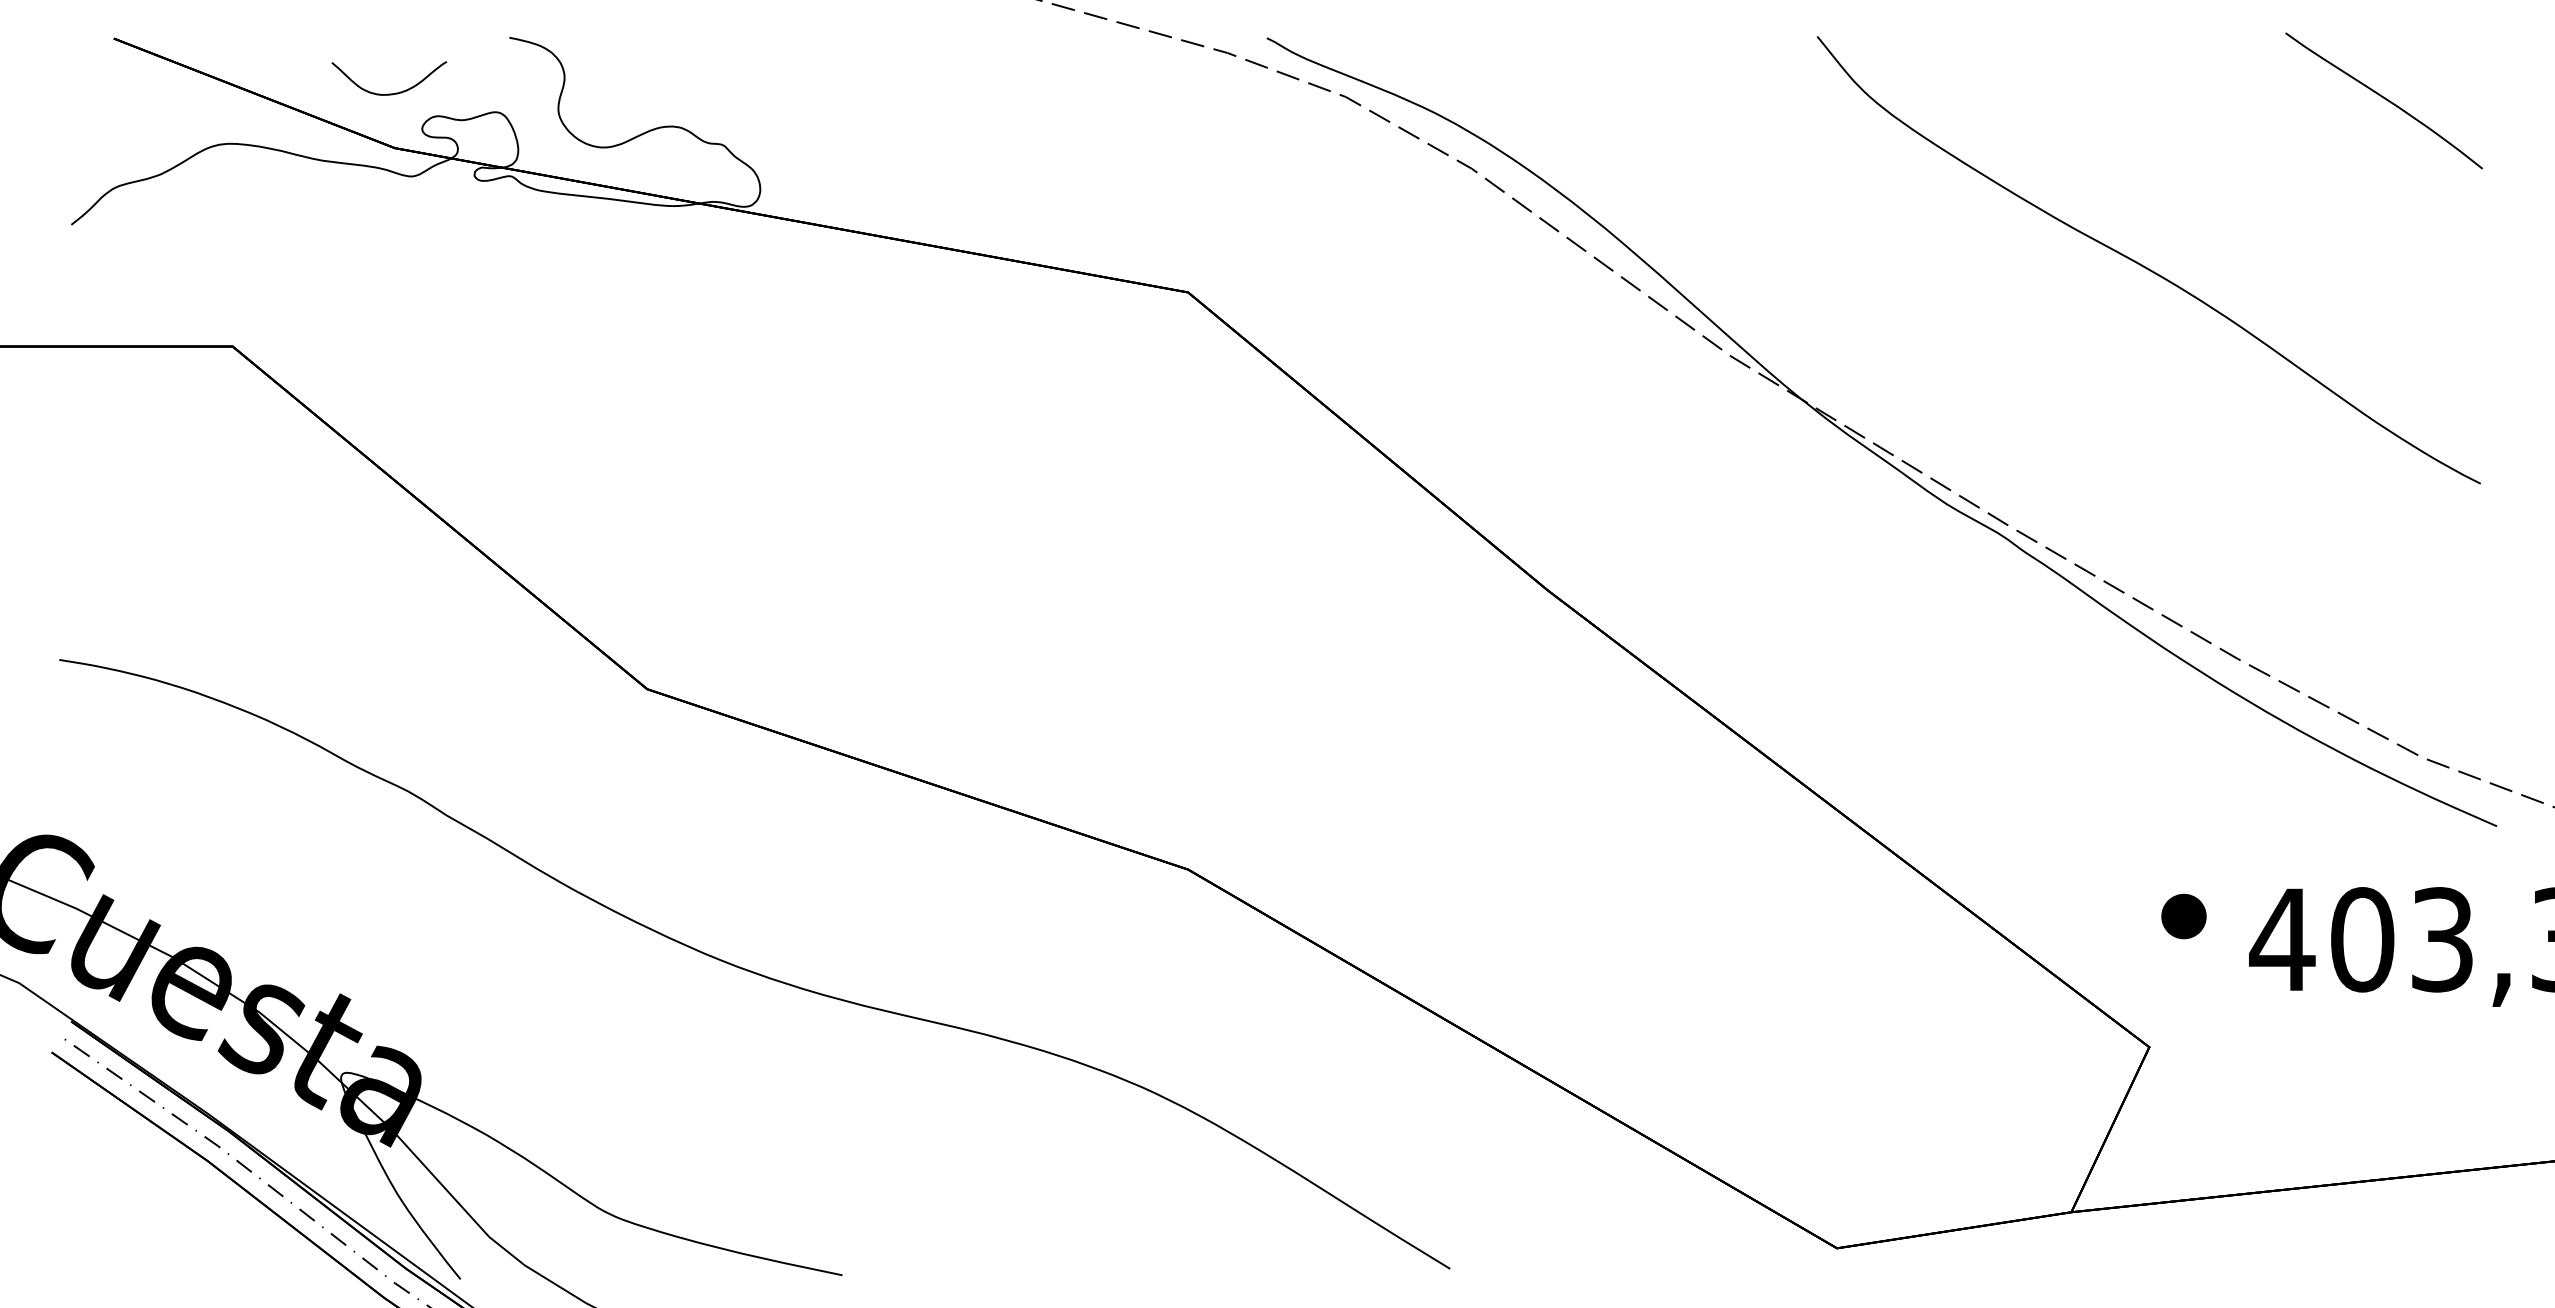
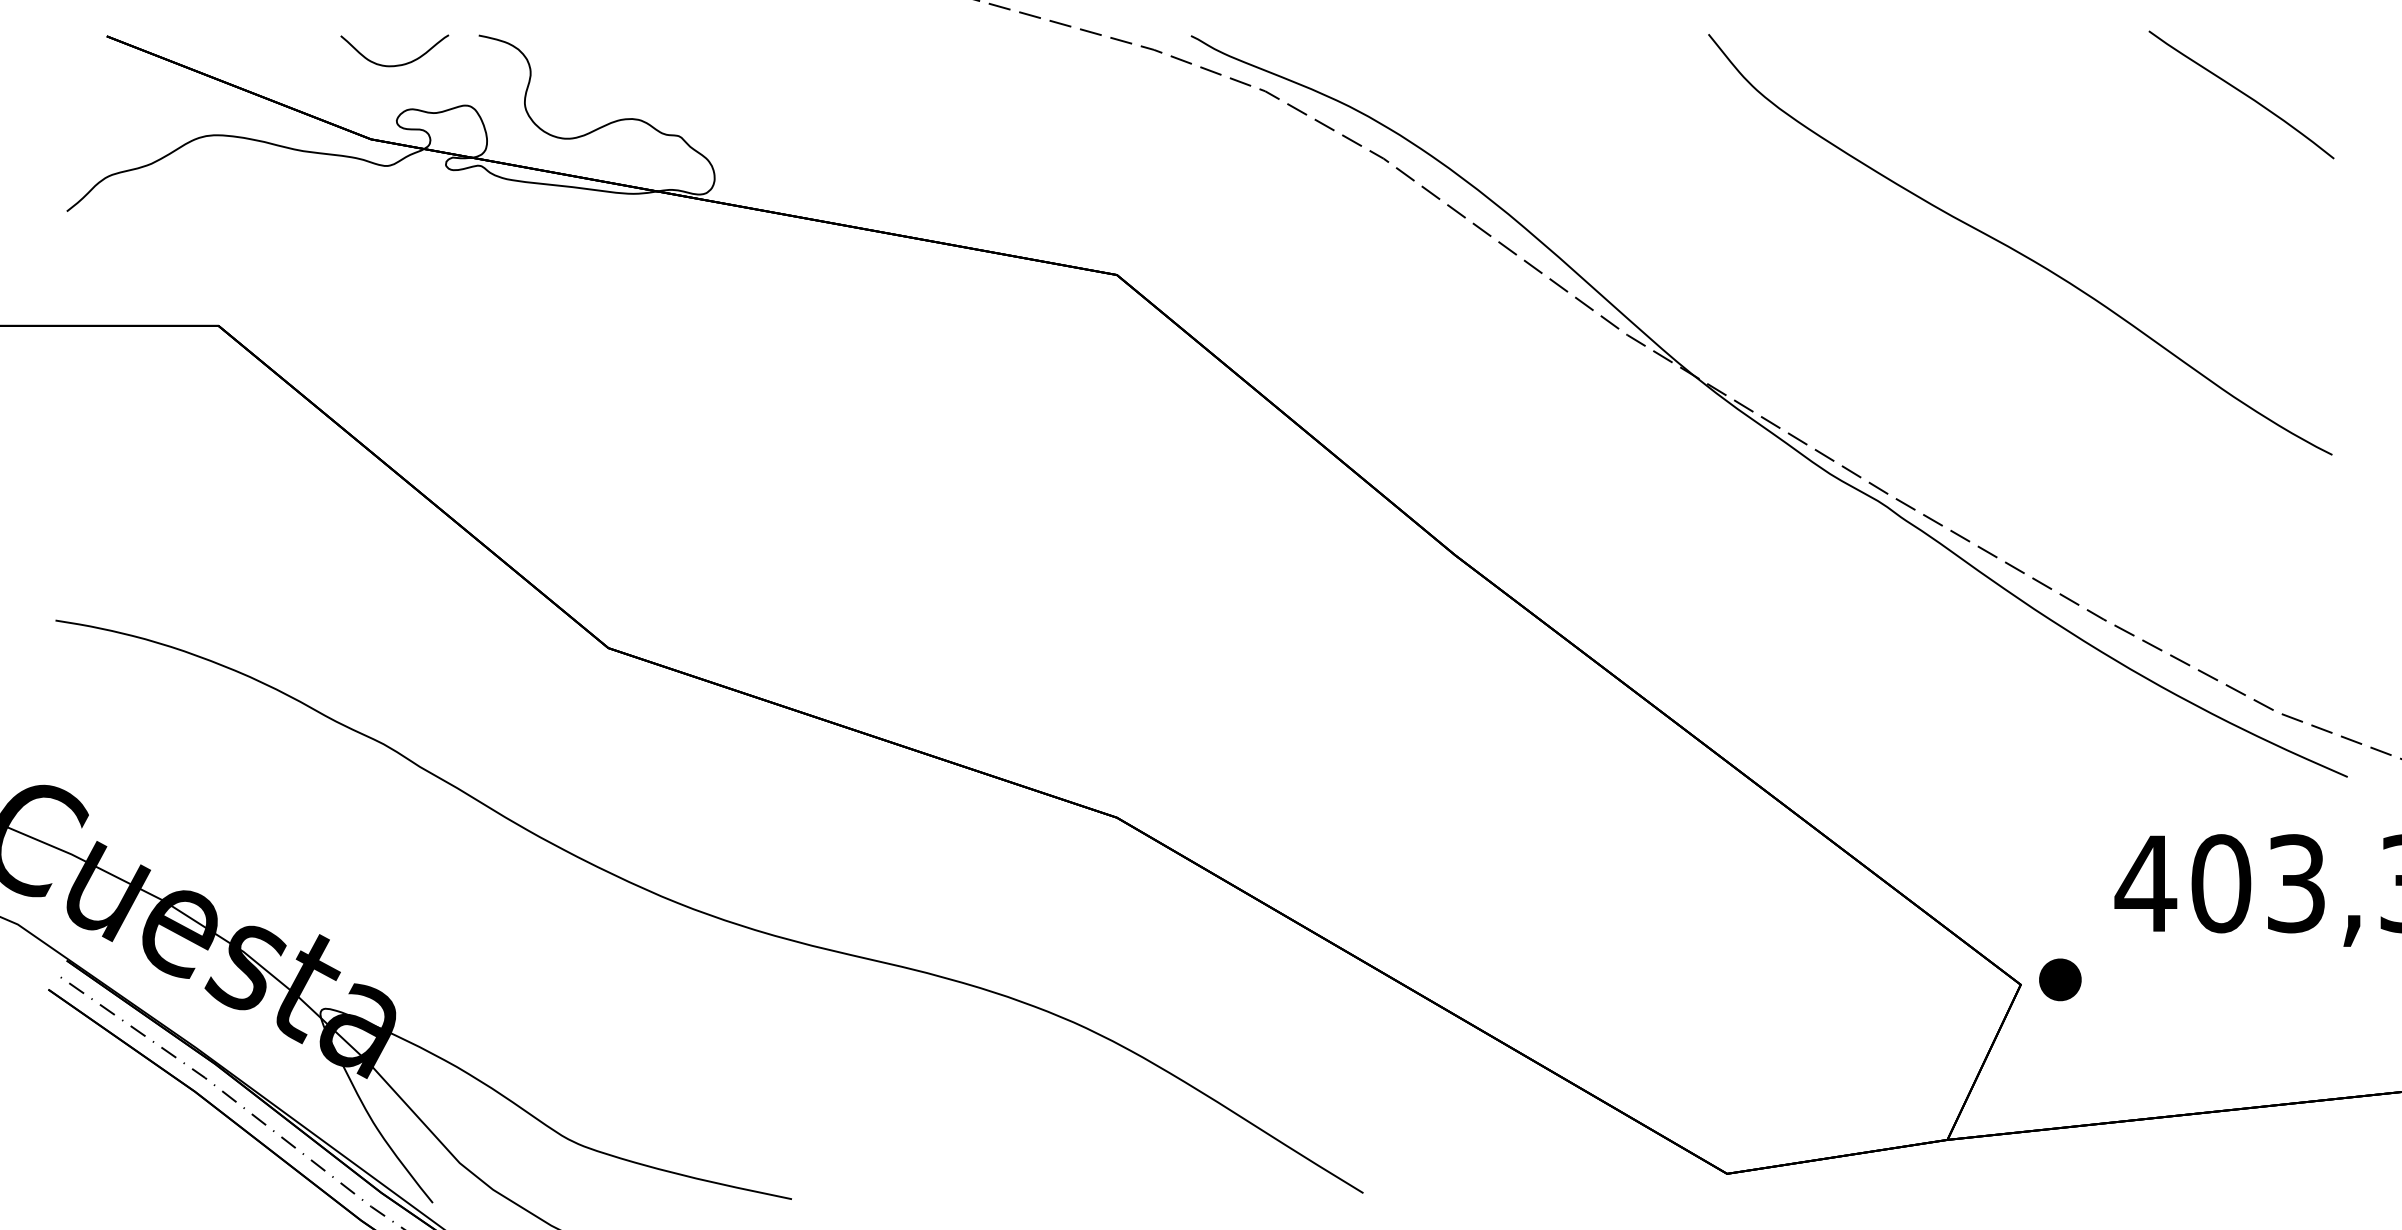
curve: (391, 93) -> (396, 64), moved
part: (2184, 916) -> (2060, 979), moved

